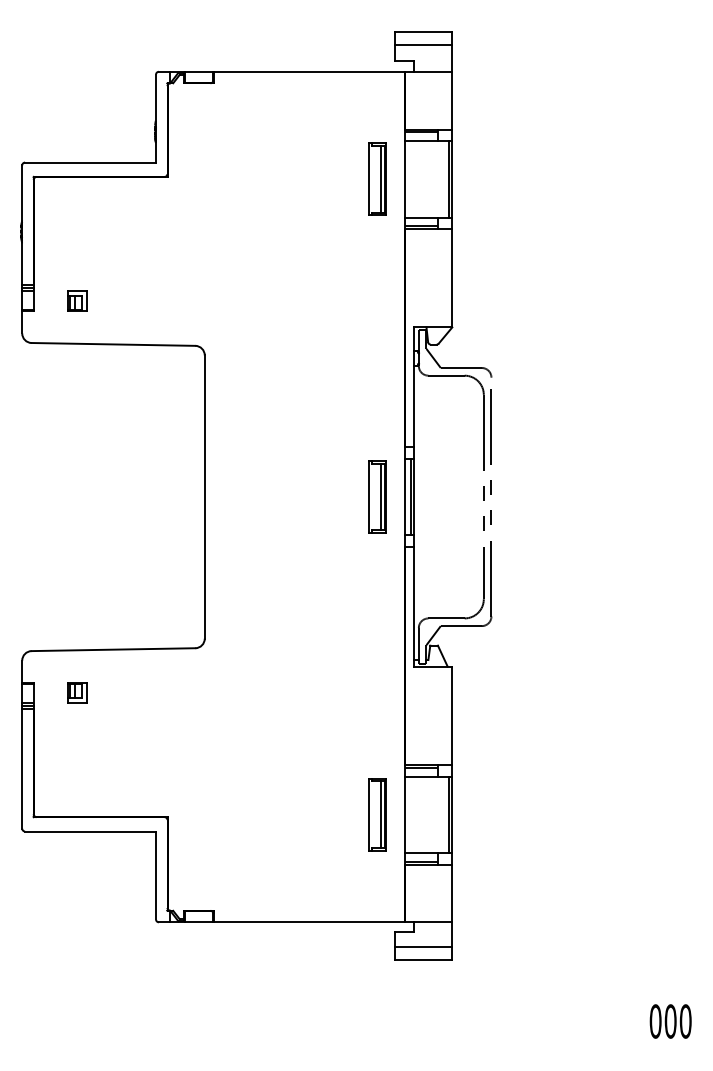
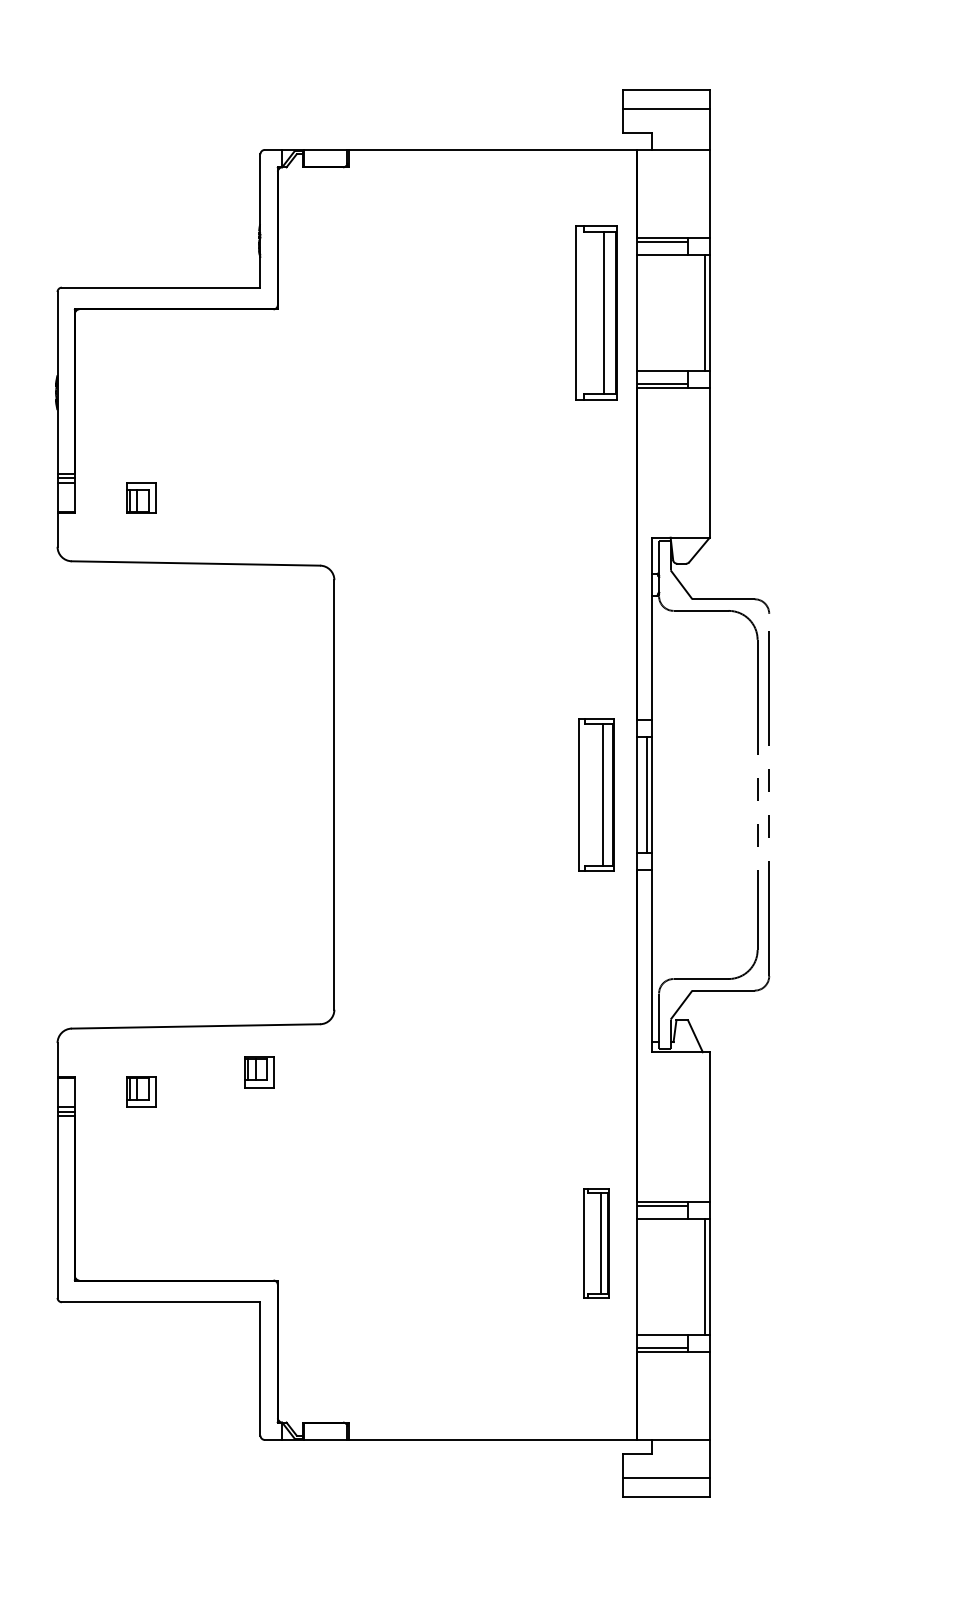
part: (377, 178) -> (596, 311), size x1.6
part: (377, 496) -> (596, 794), size x1.4
part: (155, 679) -> (259, 1071), added
part: (377, 814) -> (596, 1243), moved

